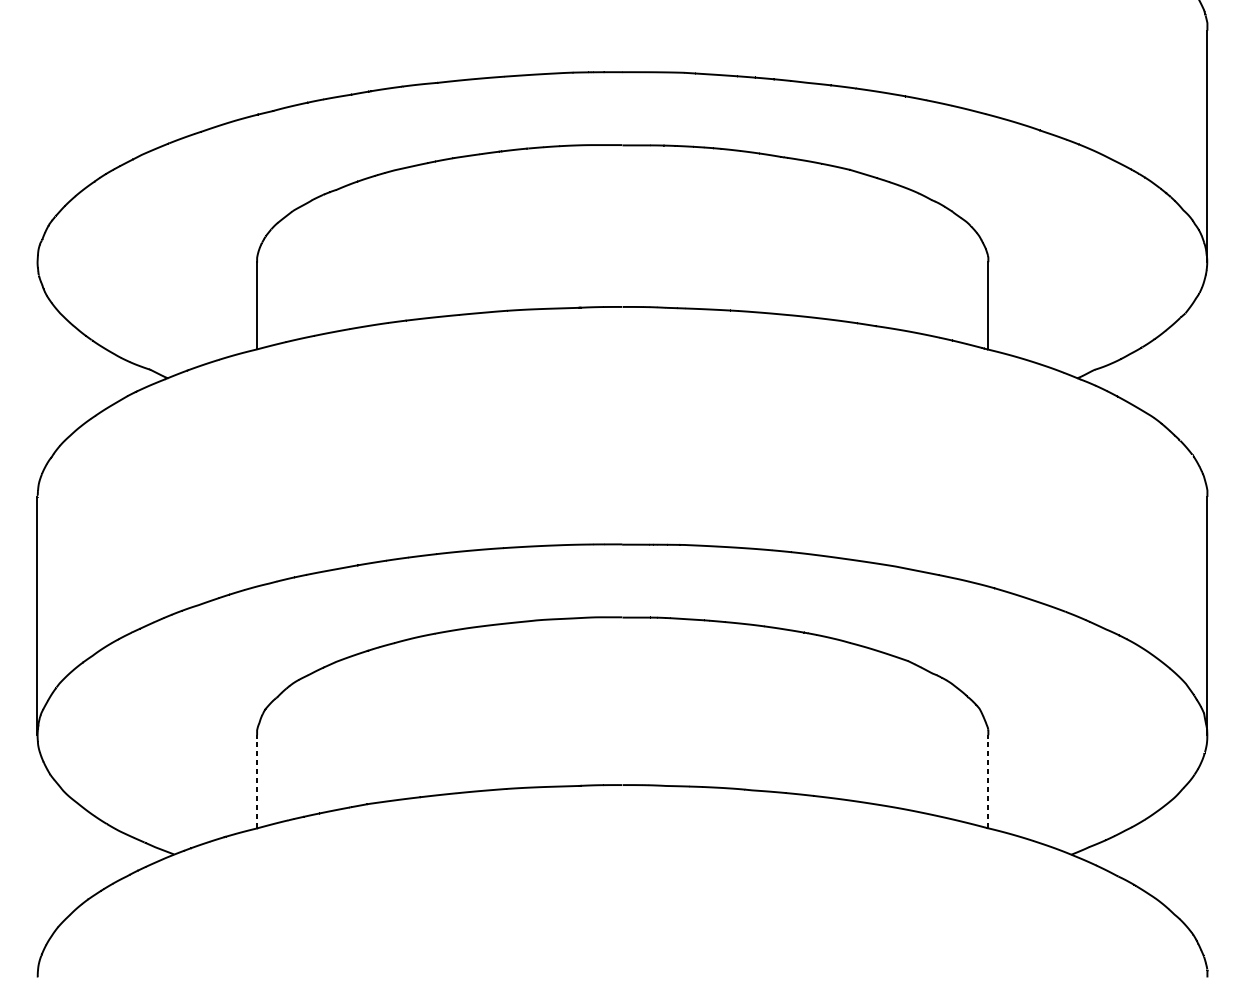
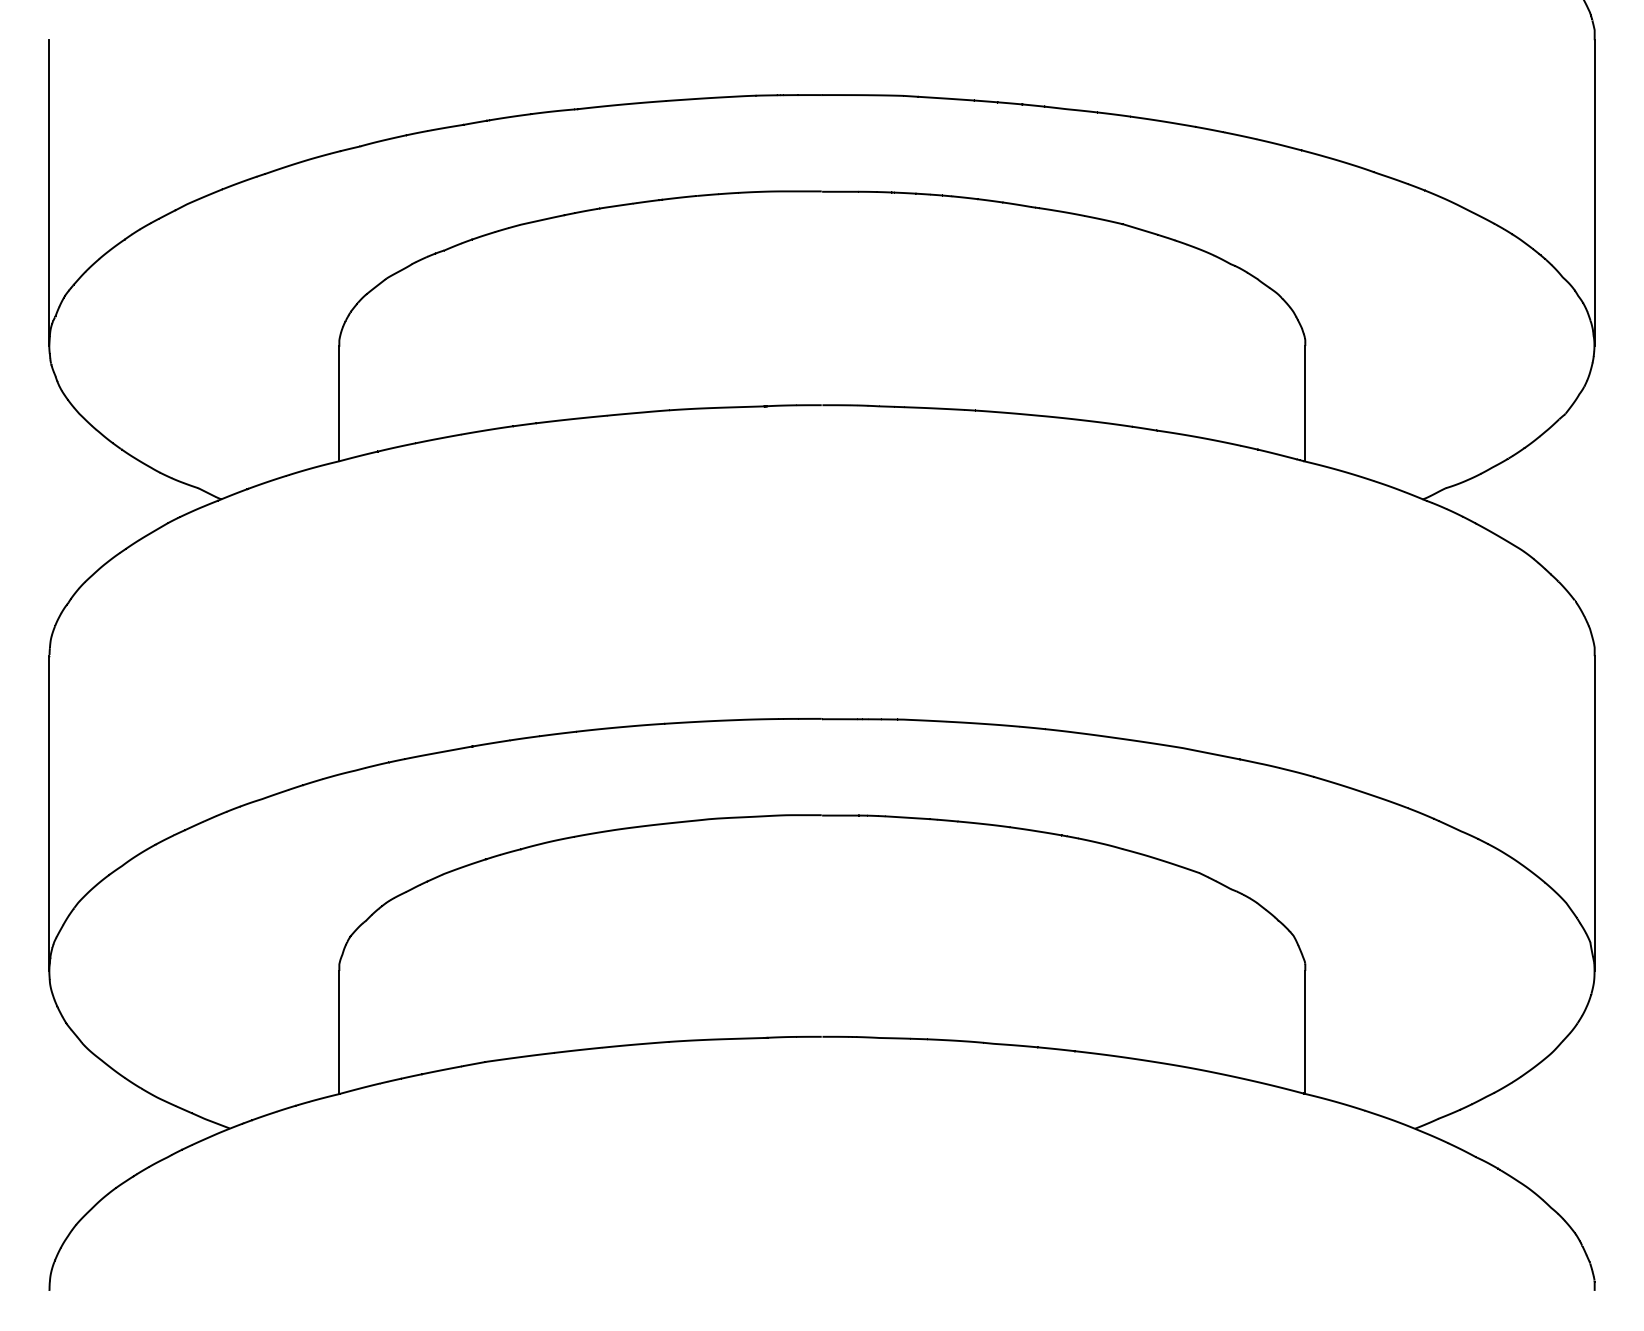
line: (37, 146) -> (49, 193), added
line: (256, 781) -> (338, 1031), dashed -> solid
line: (988, 781) -> (1305, 1031), dashed -> solid

